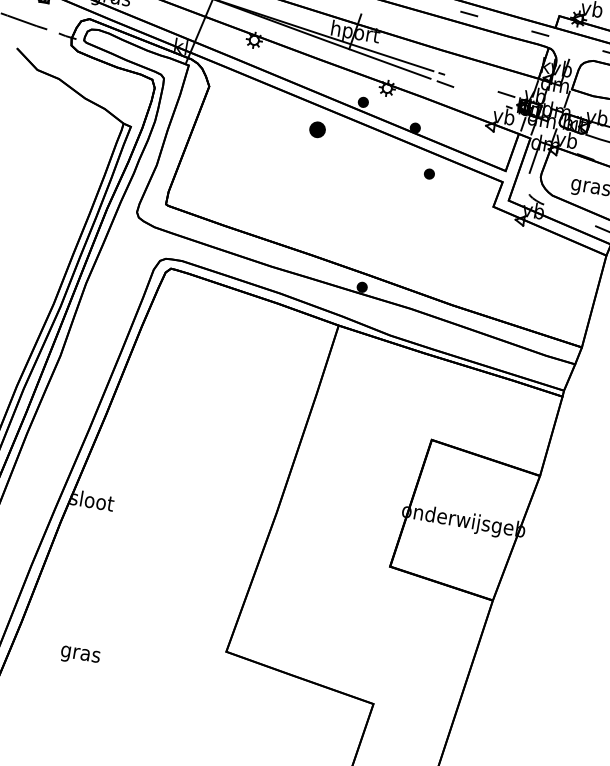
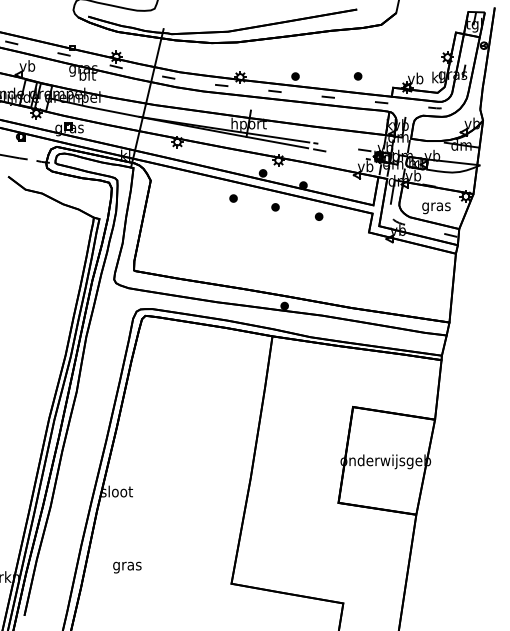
part: (317, 129) -> (233, 198), size x0.62
part: (372, 151) -> (275, 207), added
text: (80, 656) -> (127, 567), moved

